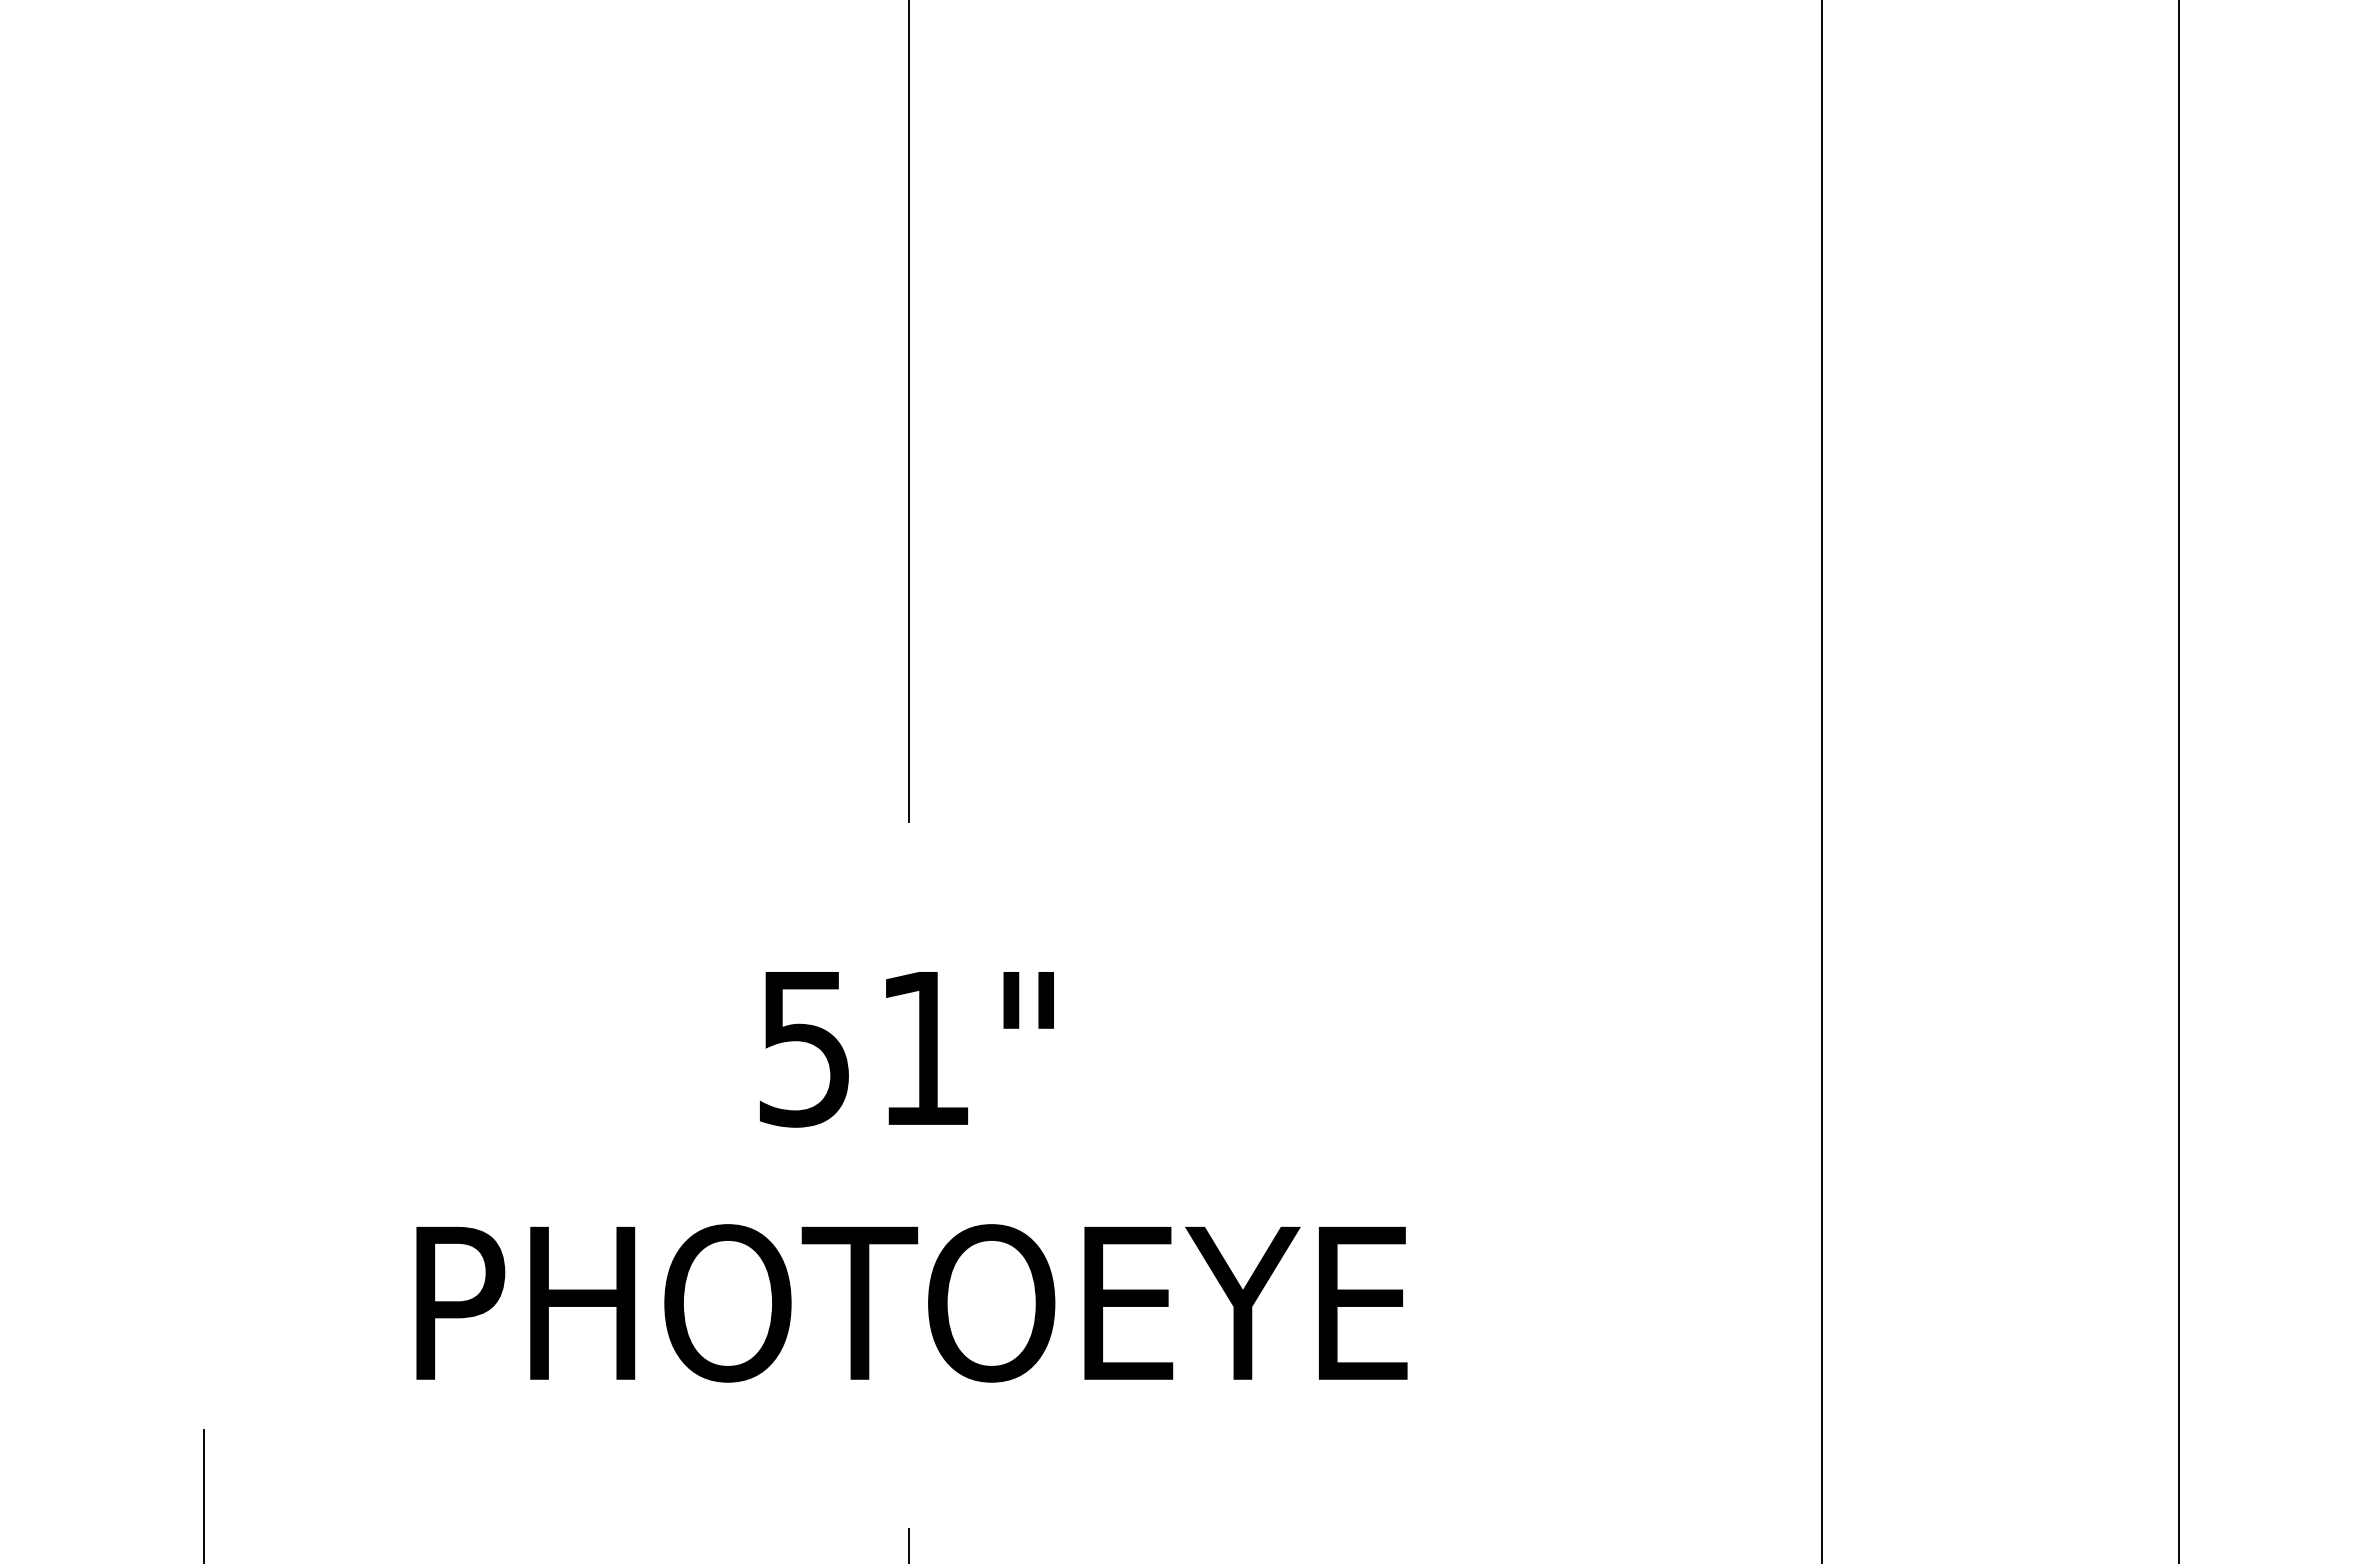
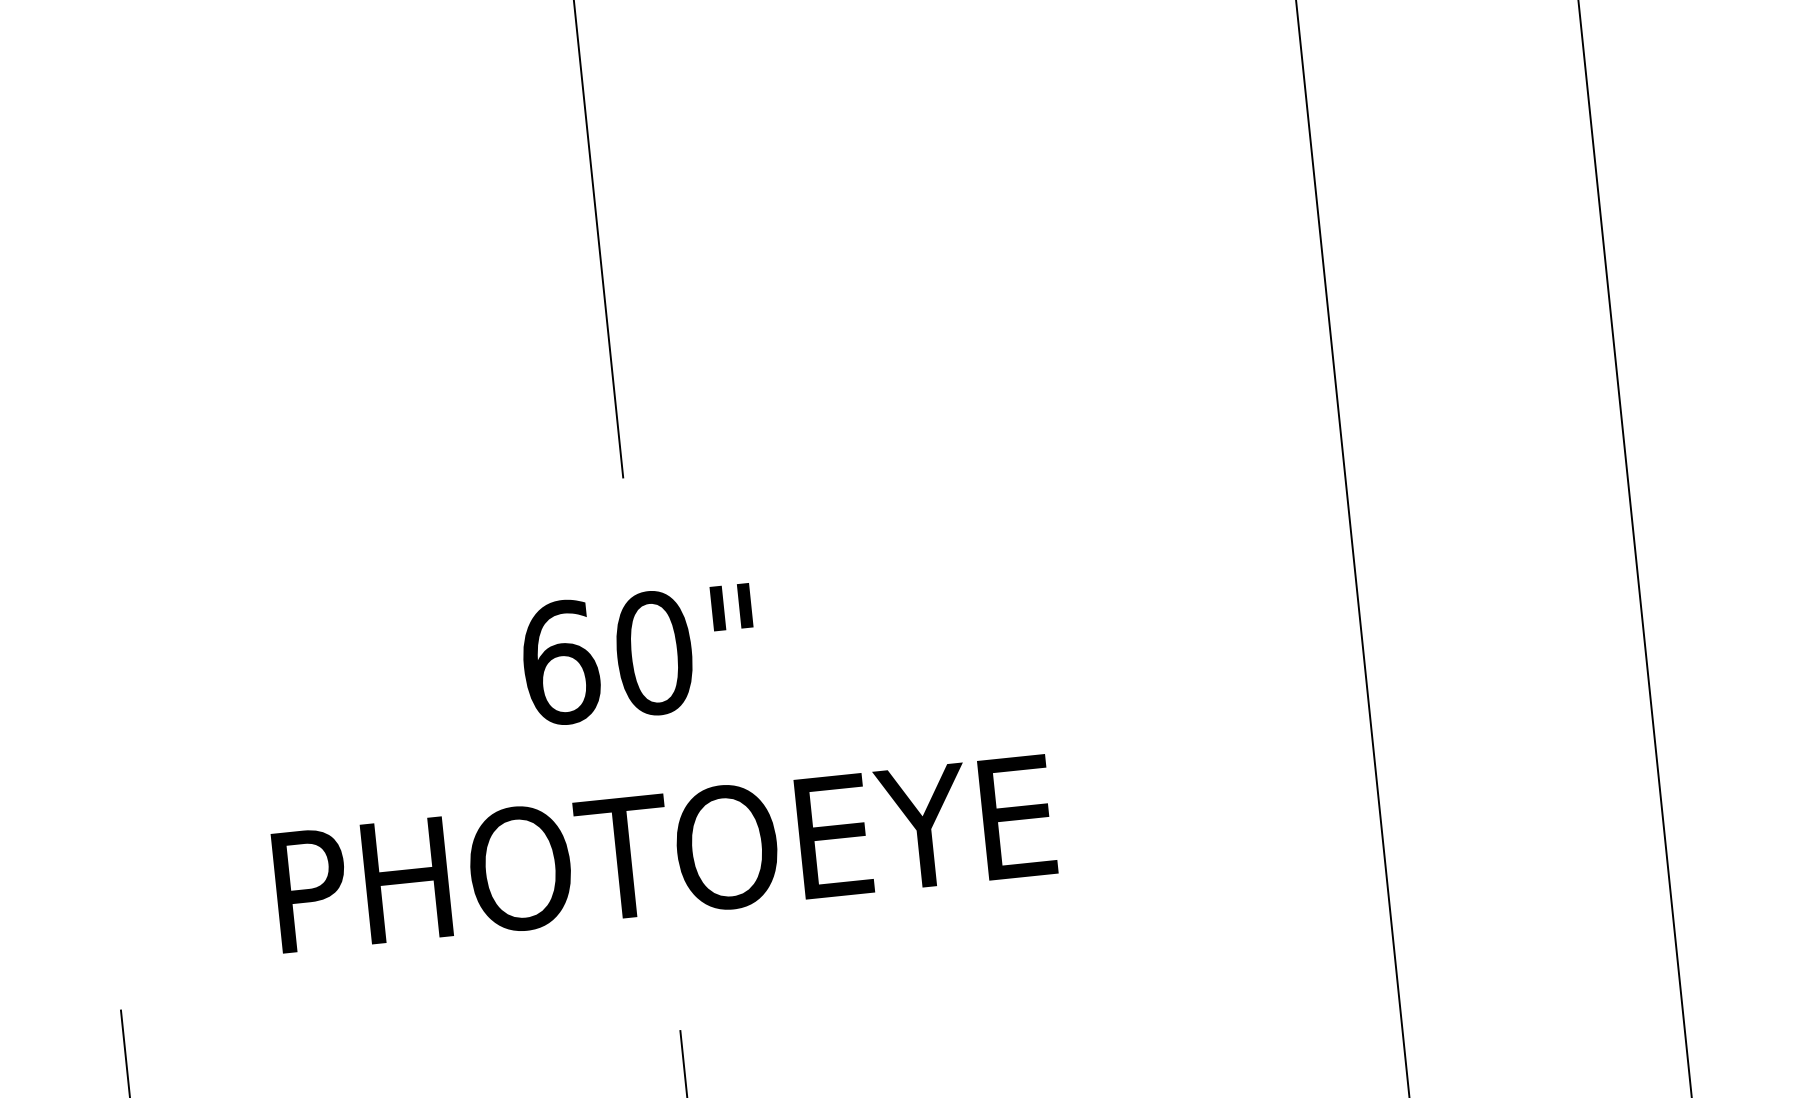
text: (865, 1048) -> (607, 658), 51" -> 60"

